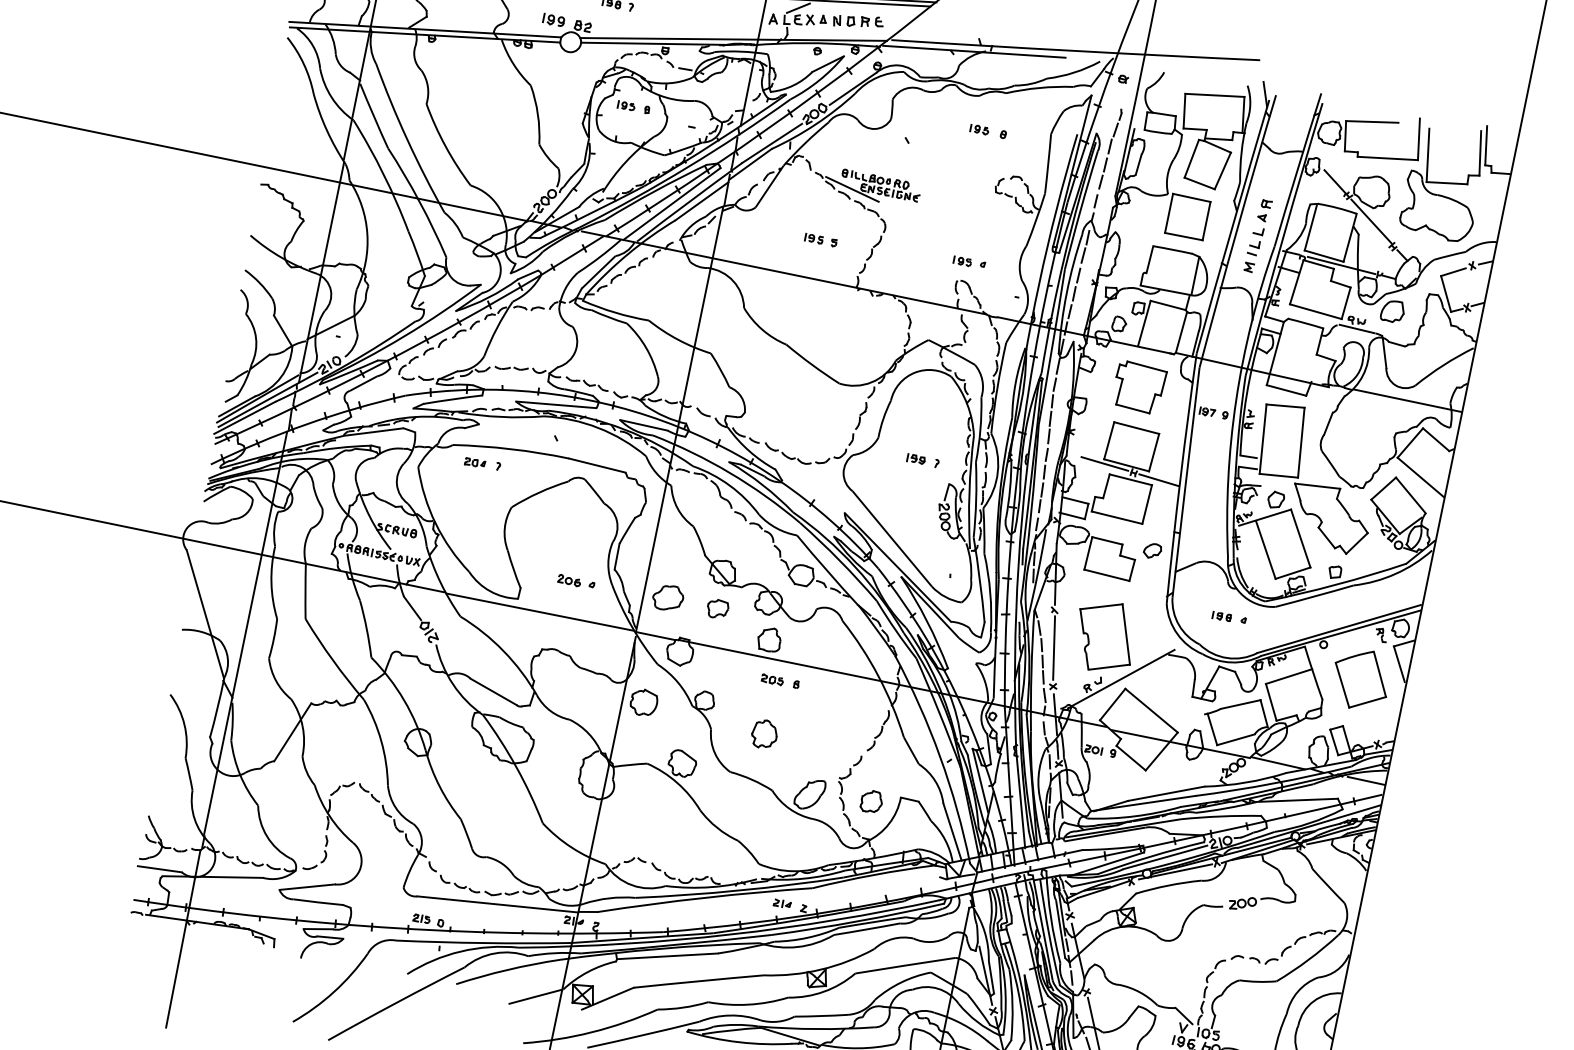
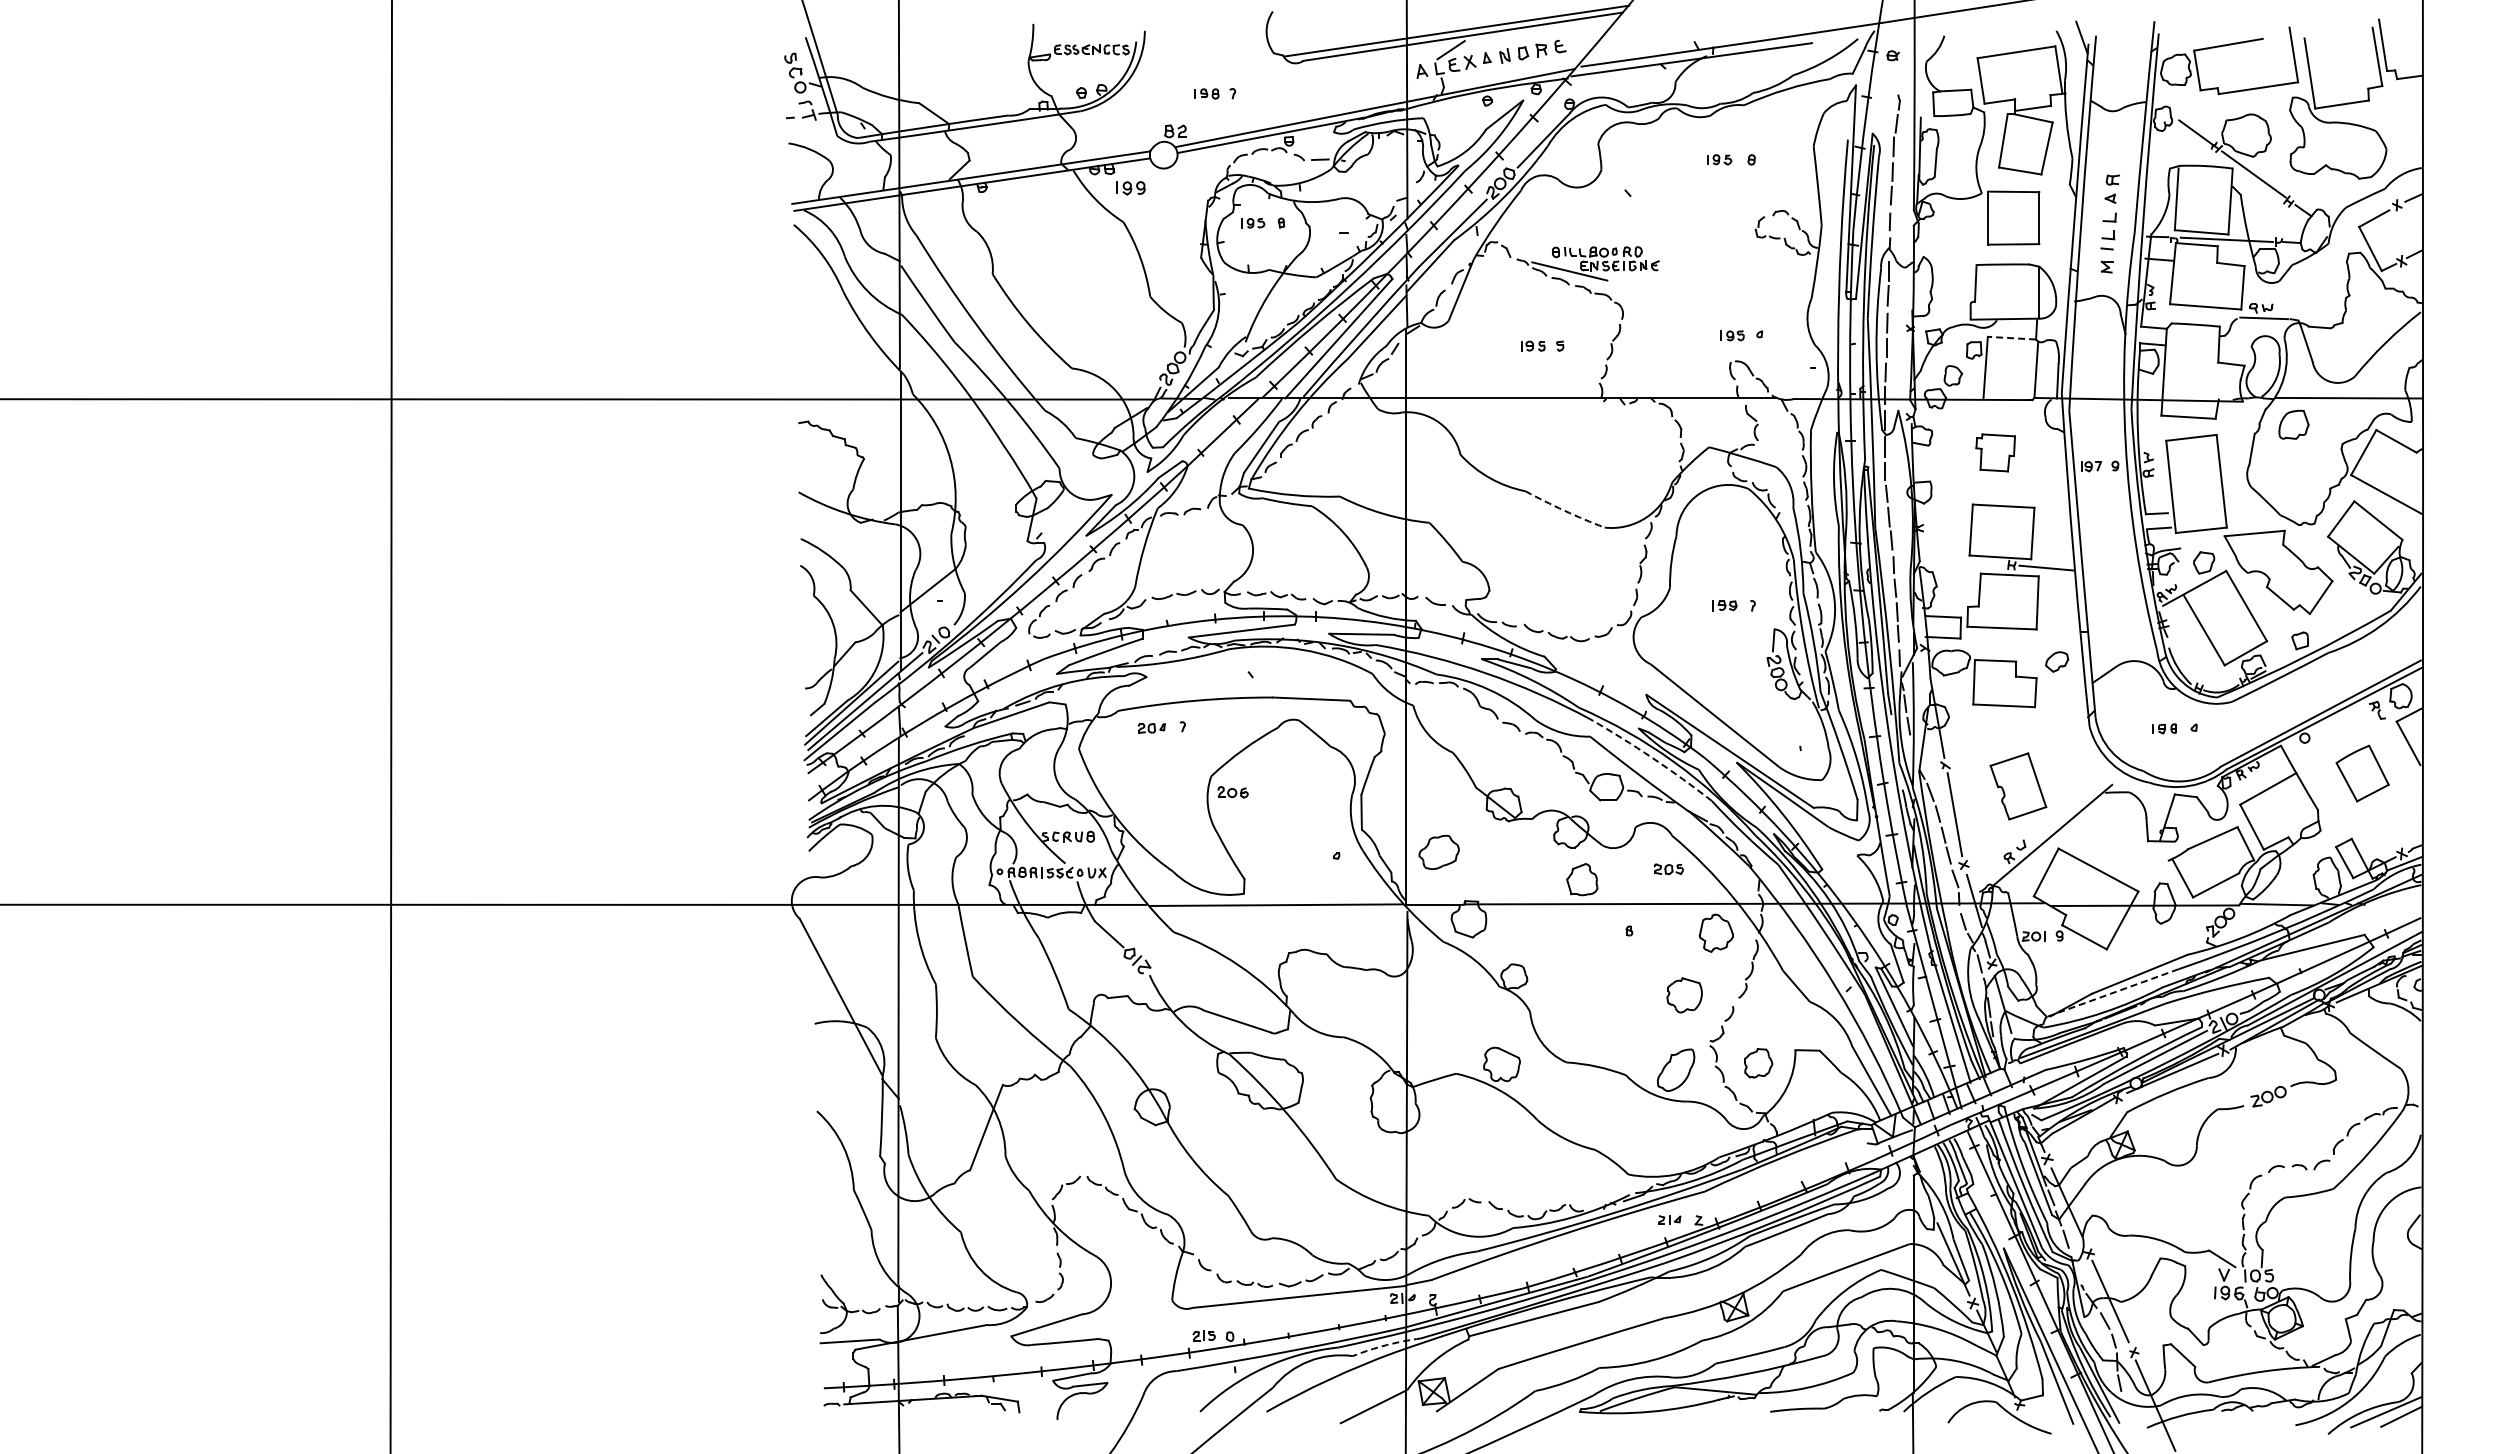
part: (553, 20) -> (1130, 188), moved
line: (1167, 305) -> (2011, 338), solid -> dashed
part: (1392, 311) -> (2293, 424), moved
arc: (812, 364) -> (1564, 510), solid -> dashed
part: (1138, 387) -> (1995, 452), size x0.6
line: (1104, 463) -> (1971, 561), removed
arc: (839, 560) -> (1652, 758), solid -> dashed
part: (569, 580) -> (1232, 792), moved
part: (717, 608) -> (1506, 853), removed
part: (1105, 636) -> (2018, 786), size x0.7
part: (1360, 679) -> (2362, 773), size x0.7
part: (772, 680) -> (1668, 869), moved
part: (643, 702) -> (1684, 995), moved
part: (764, 733) -> (1715, 932), moved
line: (1366, 780) -> (2396, 903), removed
line: (1143, 803) -> (2112, 993), solid -> dashed
arc: (554, 953) -> (1386, 1345), solid -> dashed

